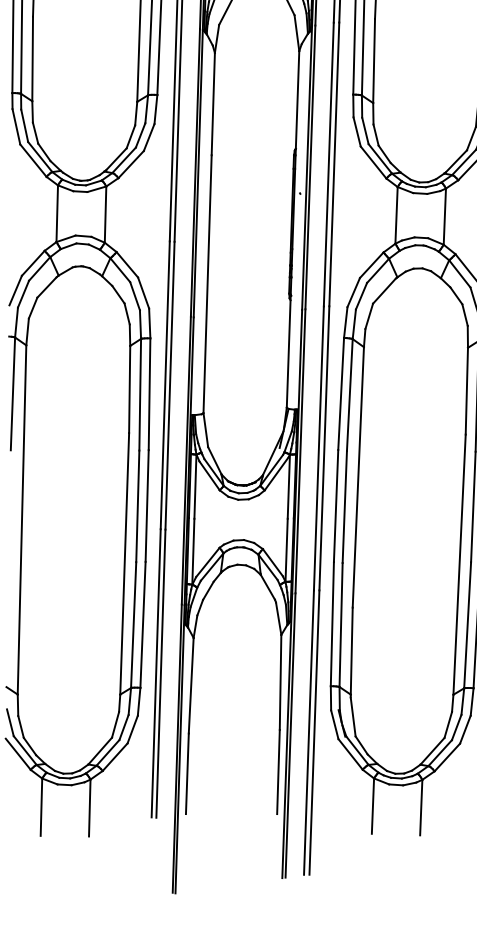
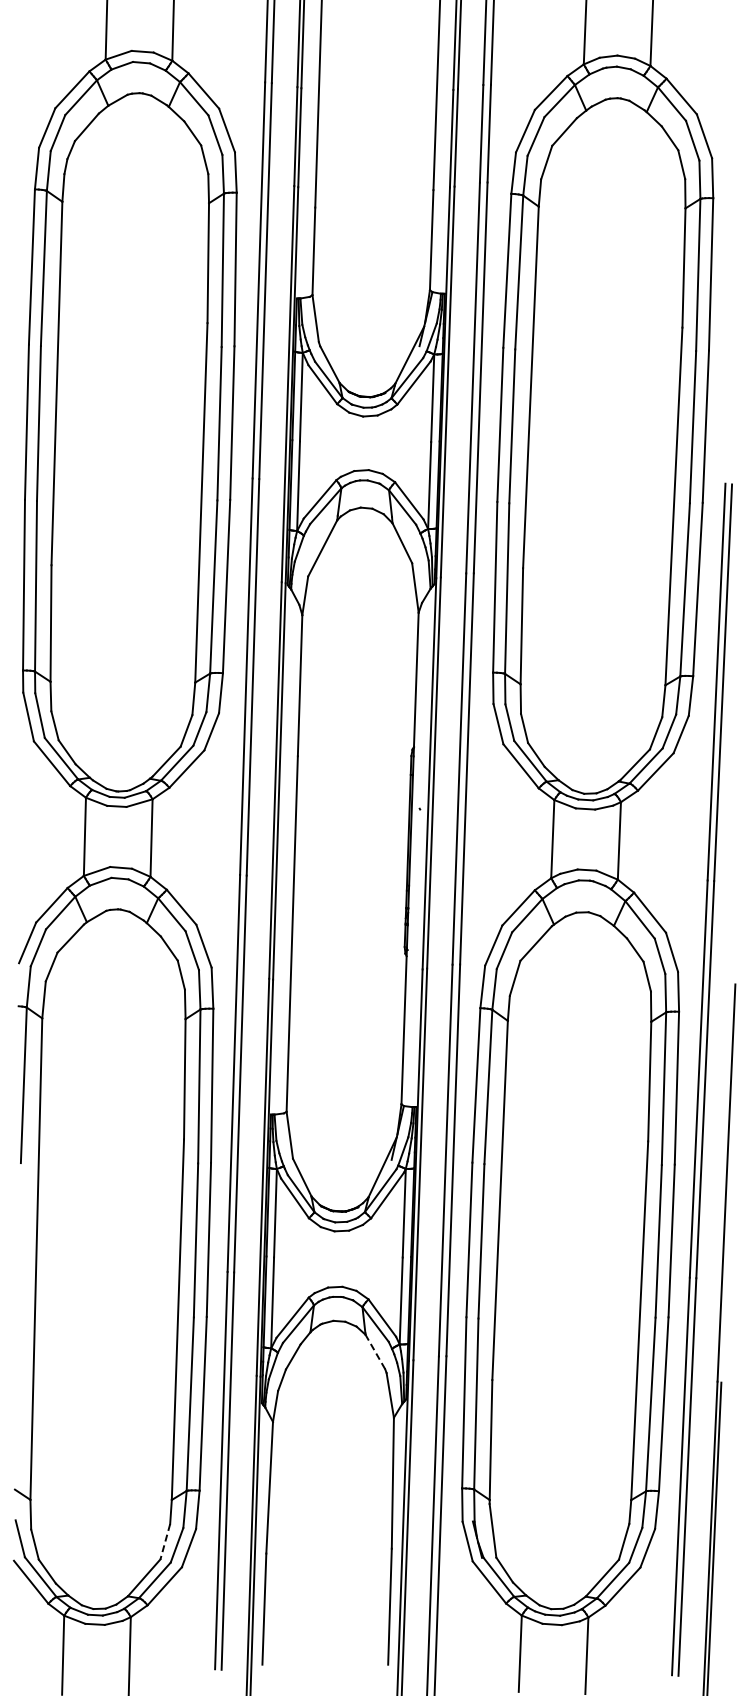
line: (267, 586) -> (375, 1351), solid -> dashed
line: (115, 725) -> (165, 1542), solid -> dashed

